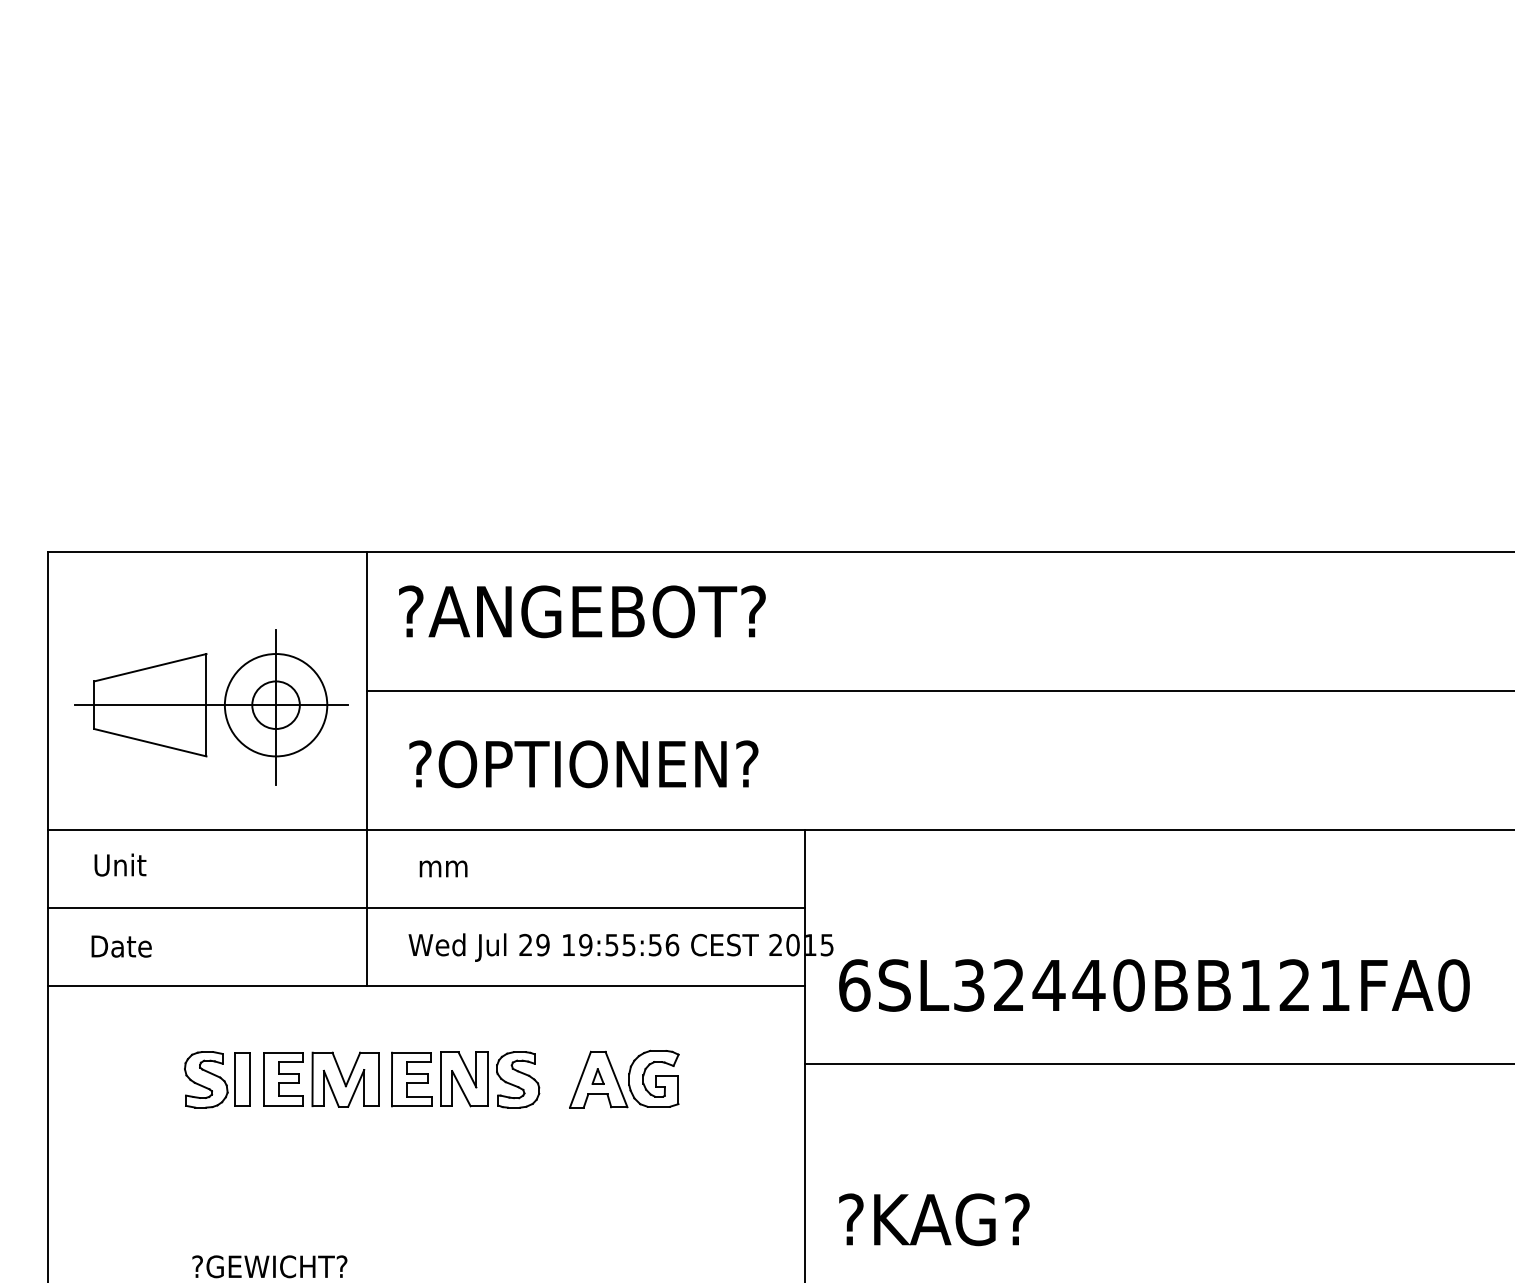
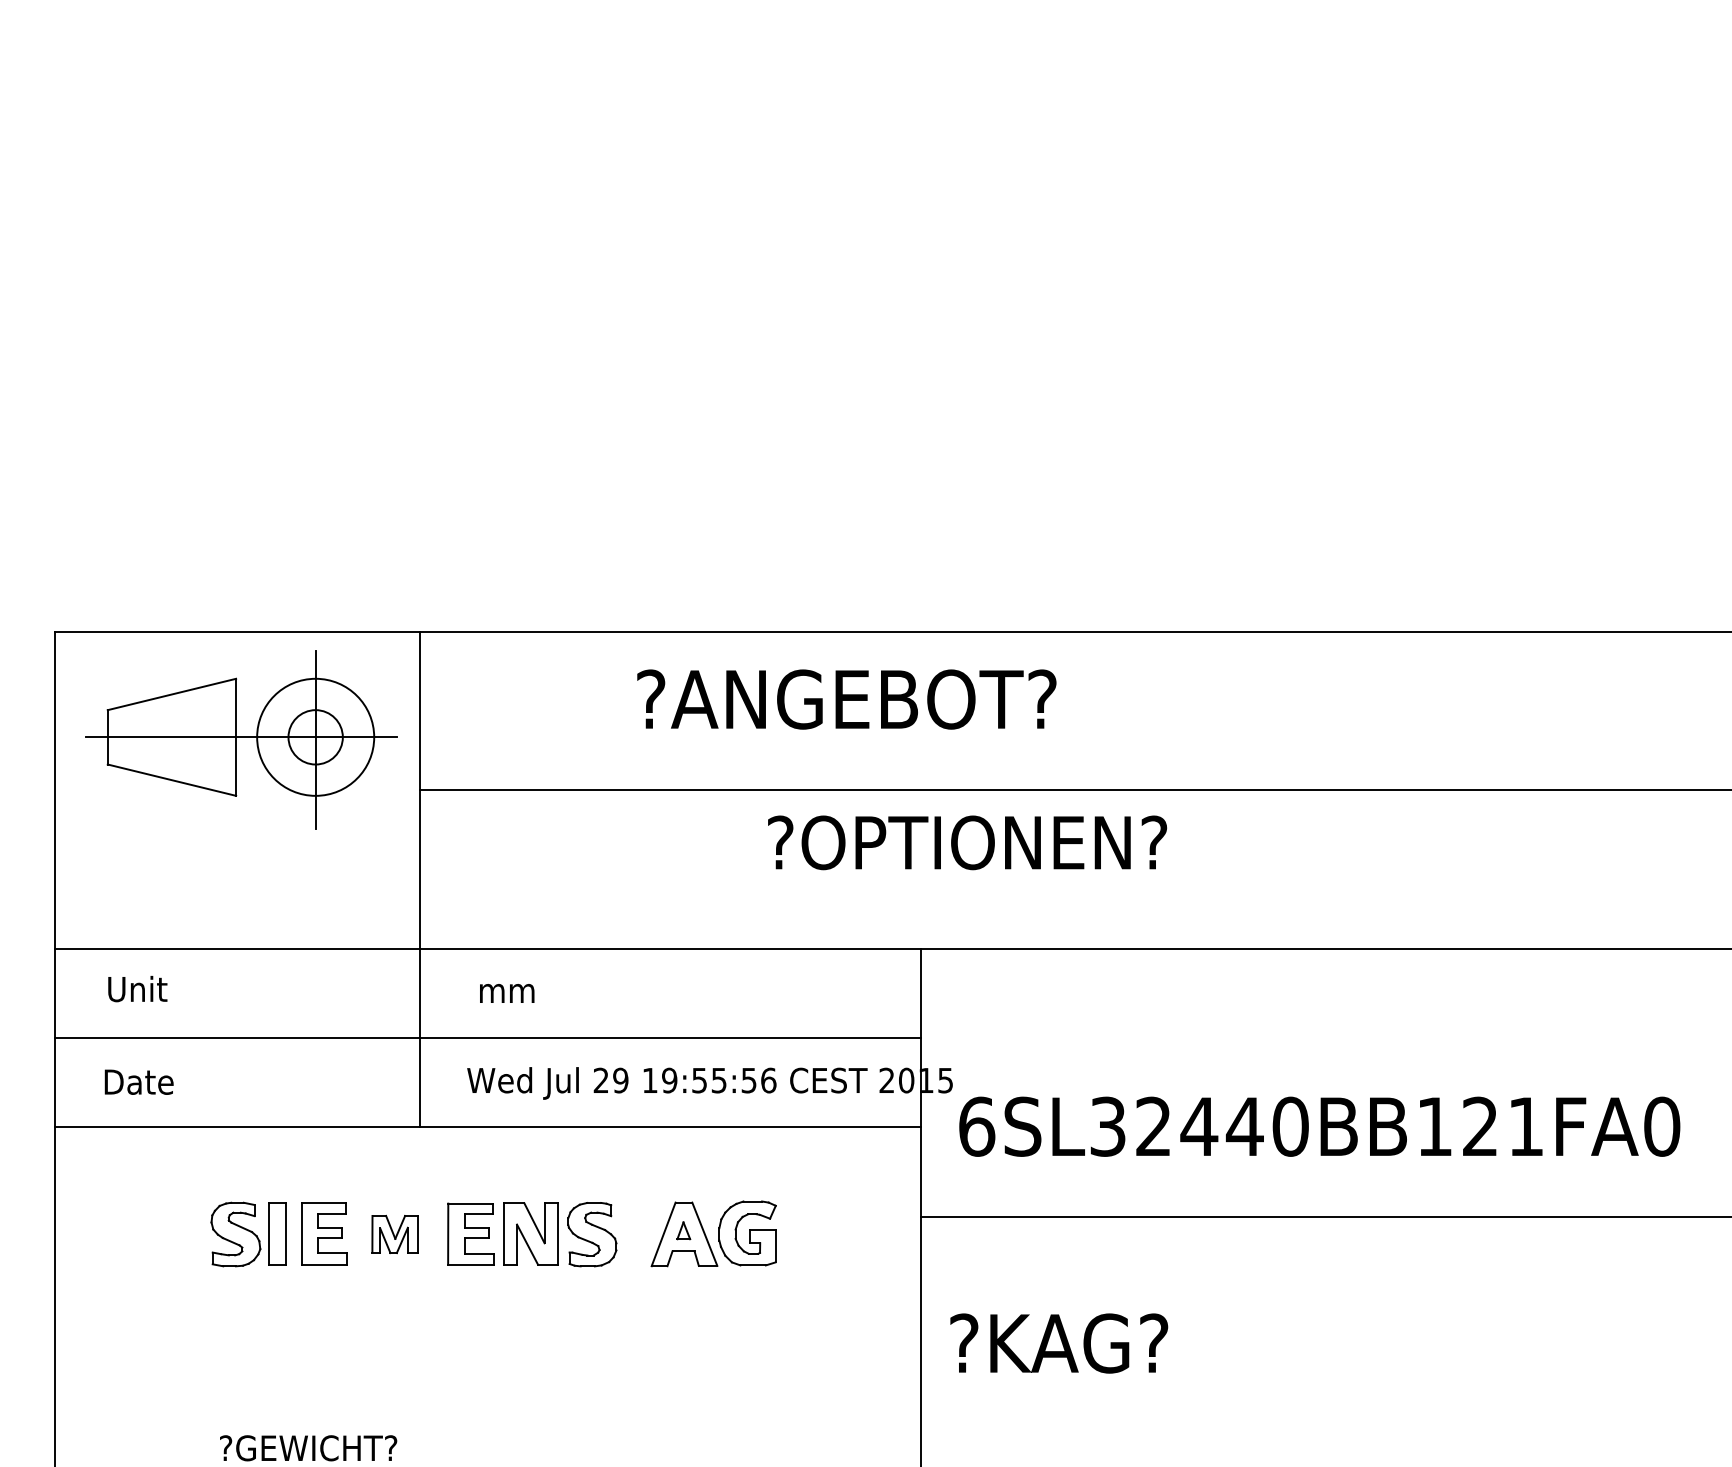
text: (582, 611) -> (846, 699), moved
part: (211, 707) -> (241, 739), moved
text: (583, 763) -> (967, 842), moved
part: (345, 1079) -> (394, 1234), size x0.6
text: (934, 1219) -> (1059, 1343), moved

